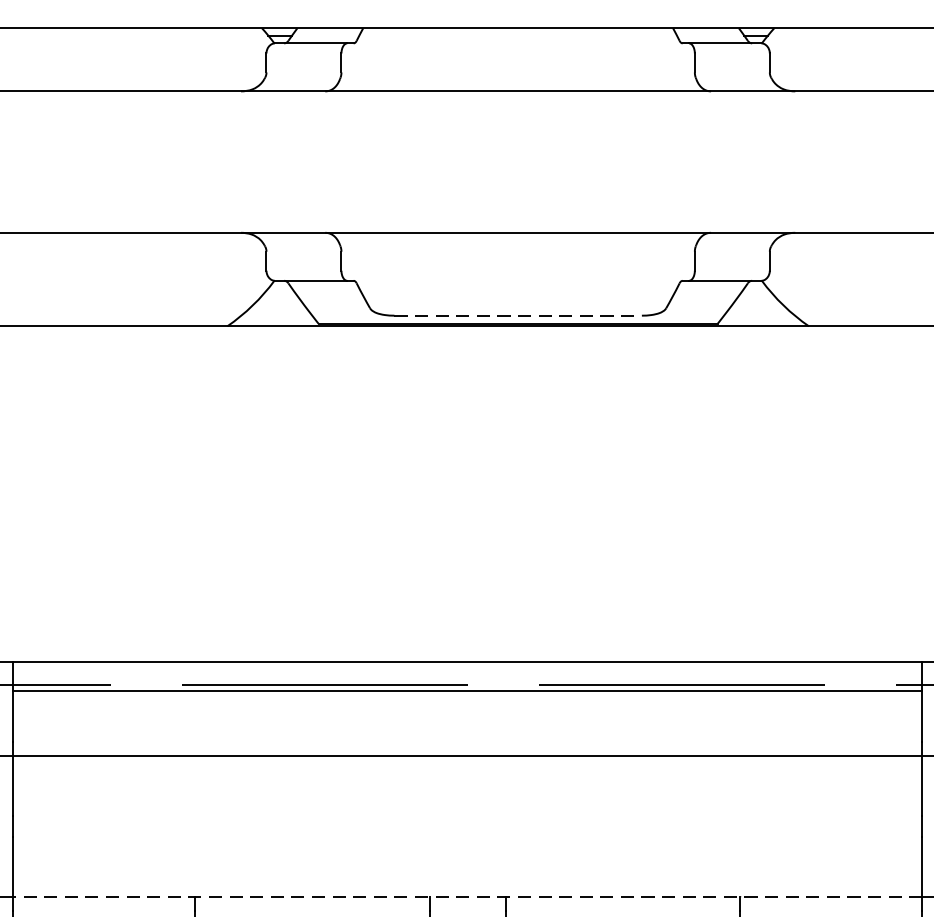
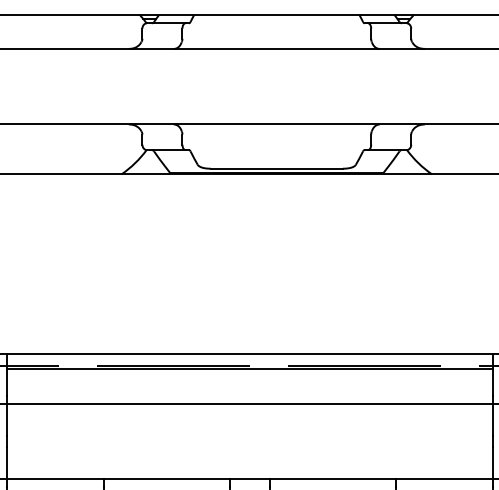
line: (519, 315) -> (277, 168), dashed -> solid
line: (467, 897) -> (249, 479), dashed -> solid

